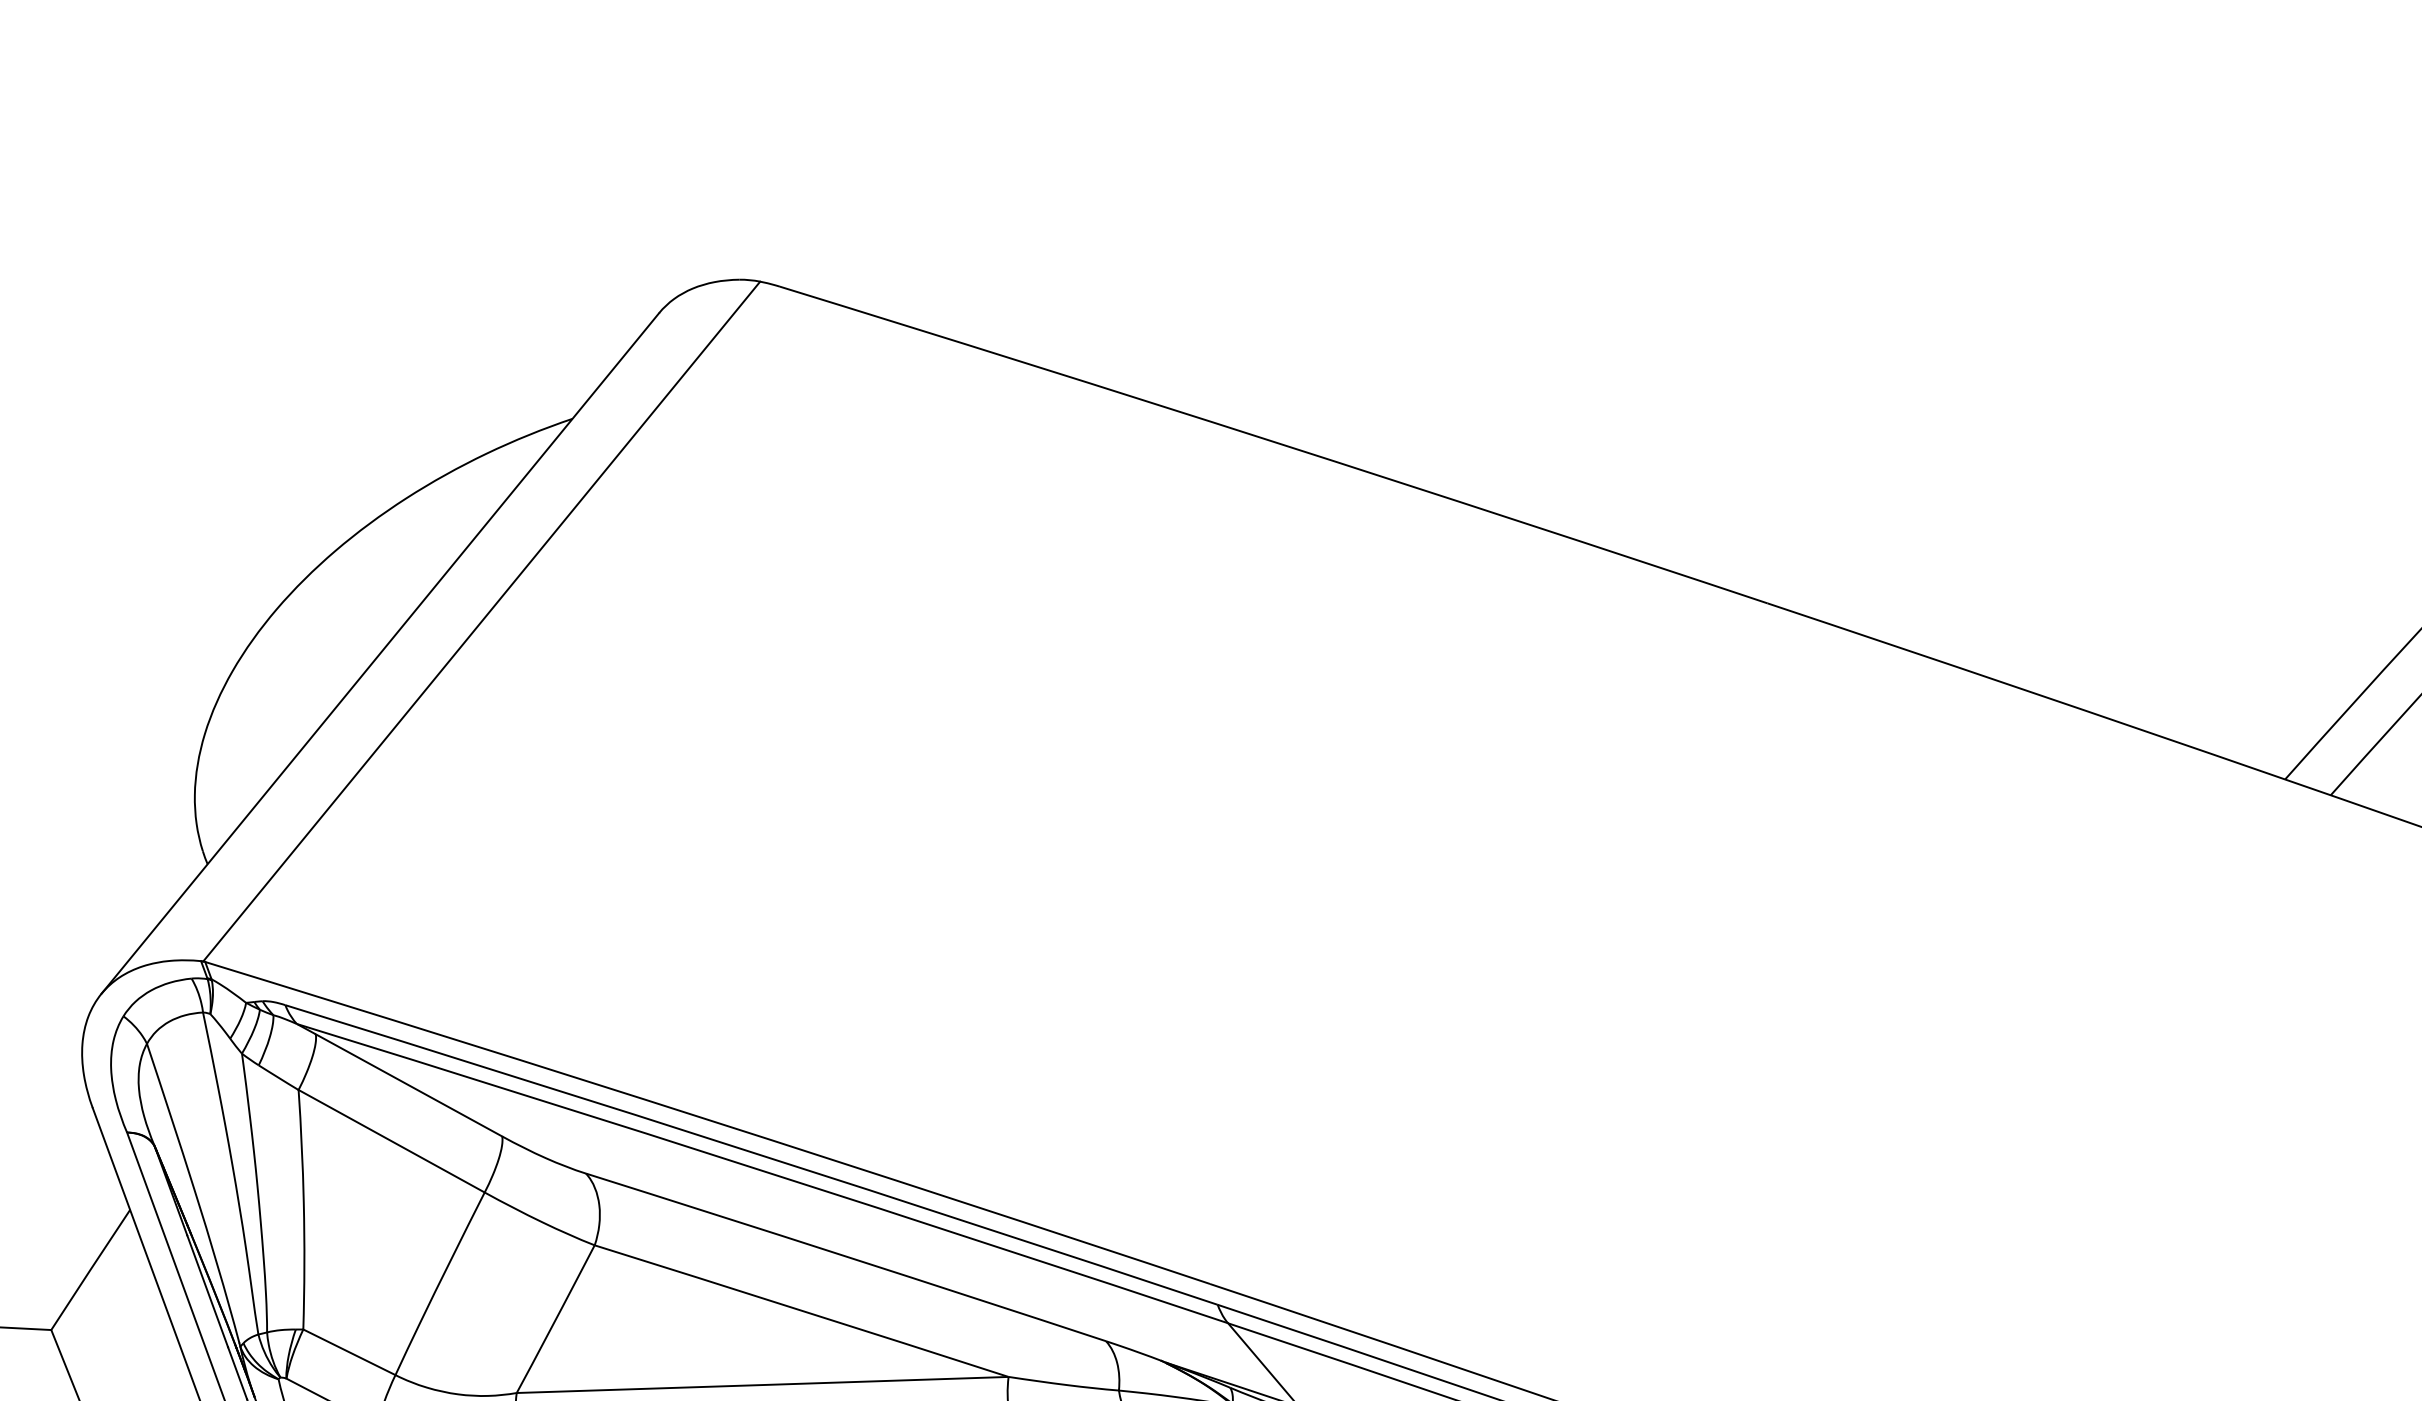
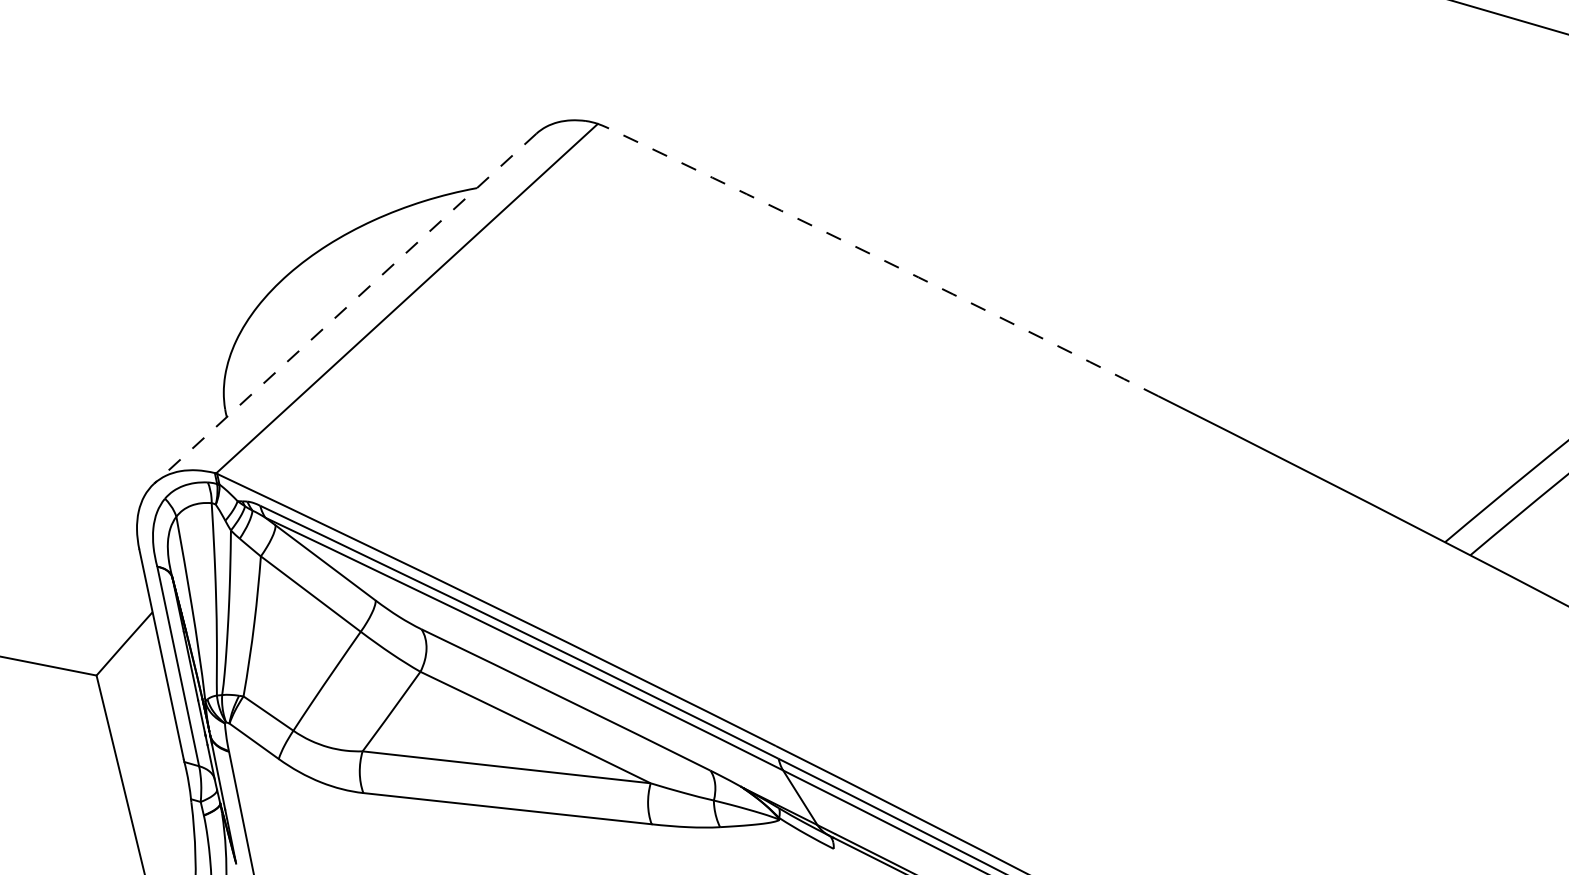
arc: (1274, 441) -> (884, 260), solid -> dashed
line: (379, 654) -> (344, 309), solid -> dashed

